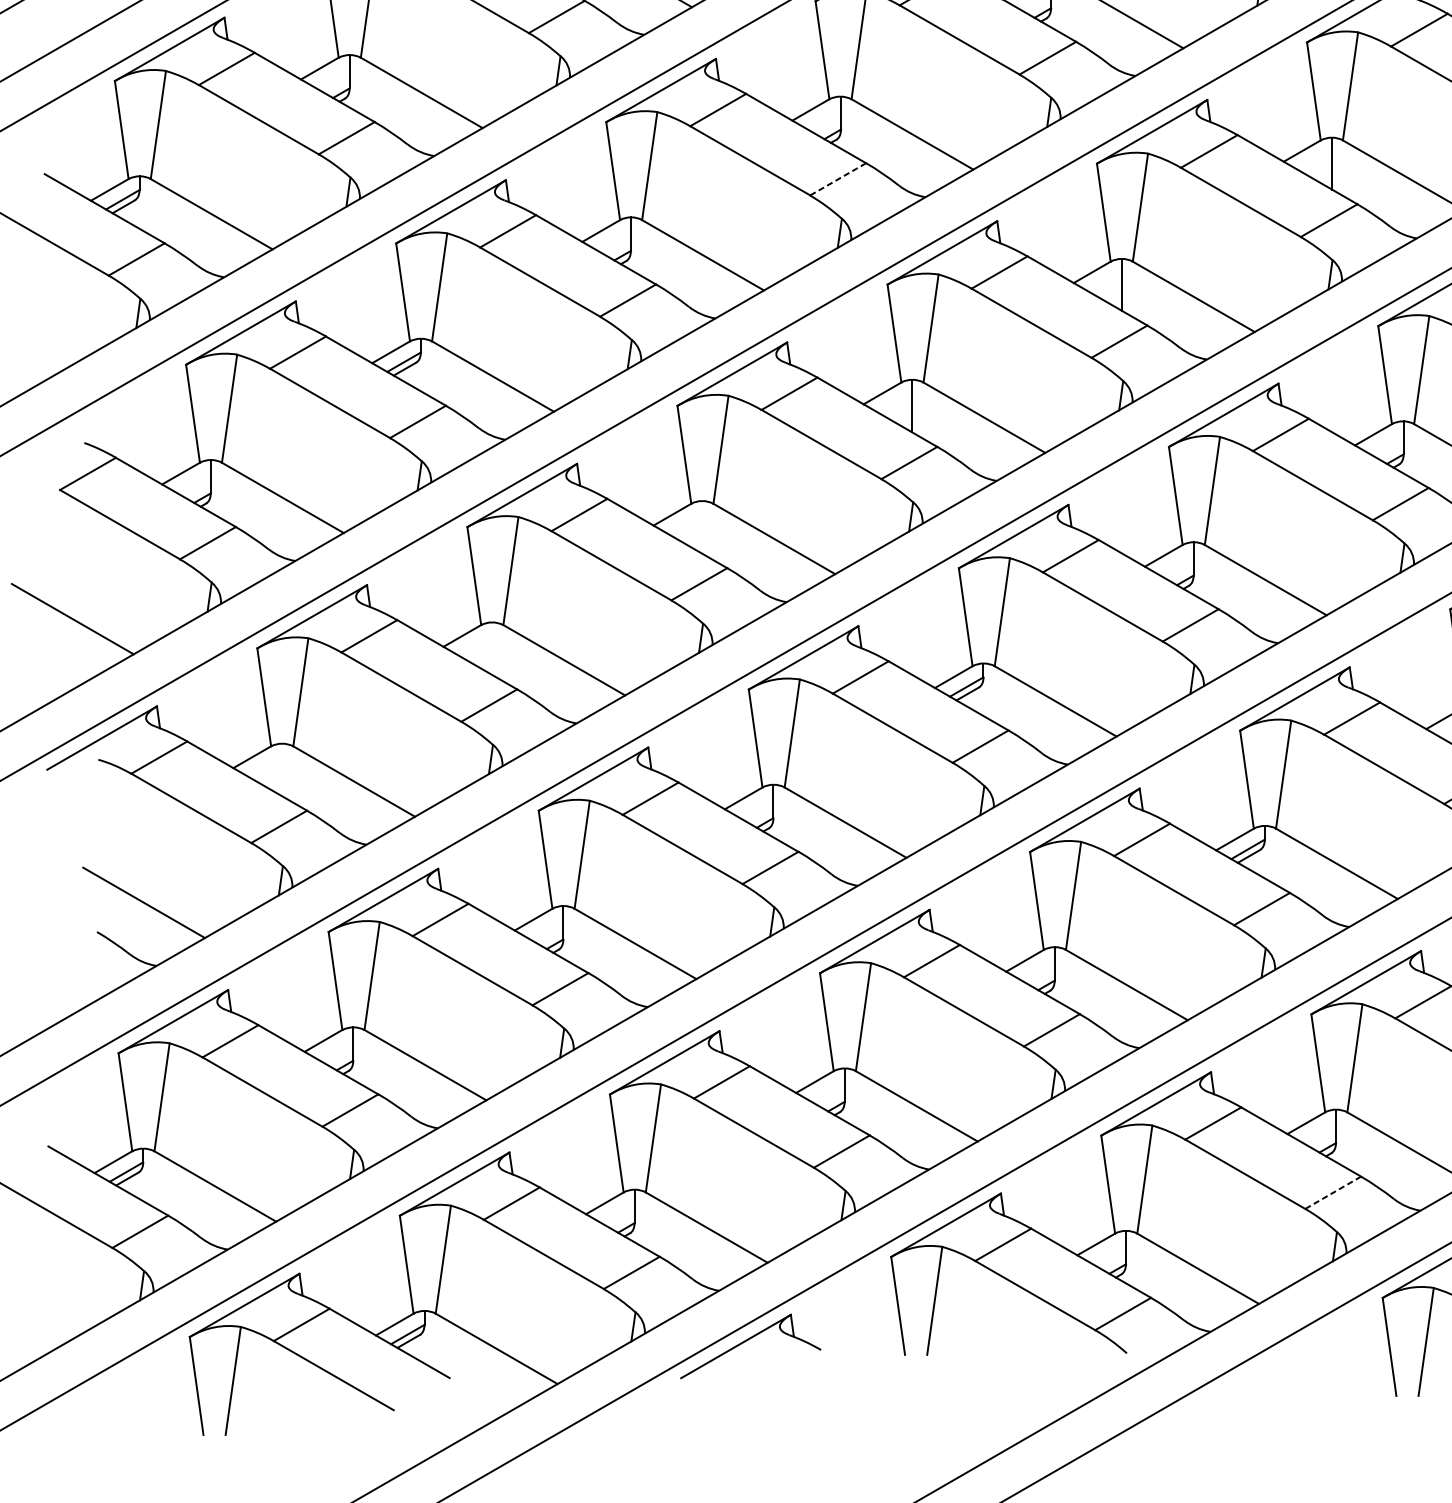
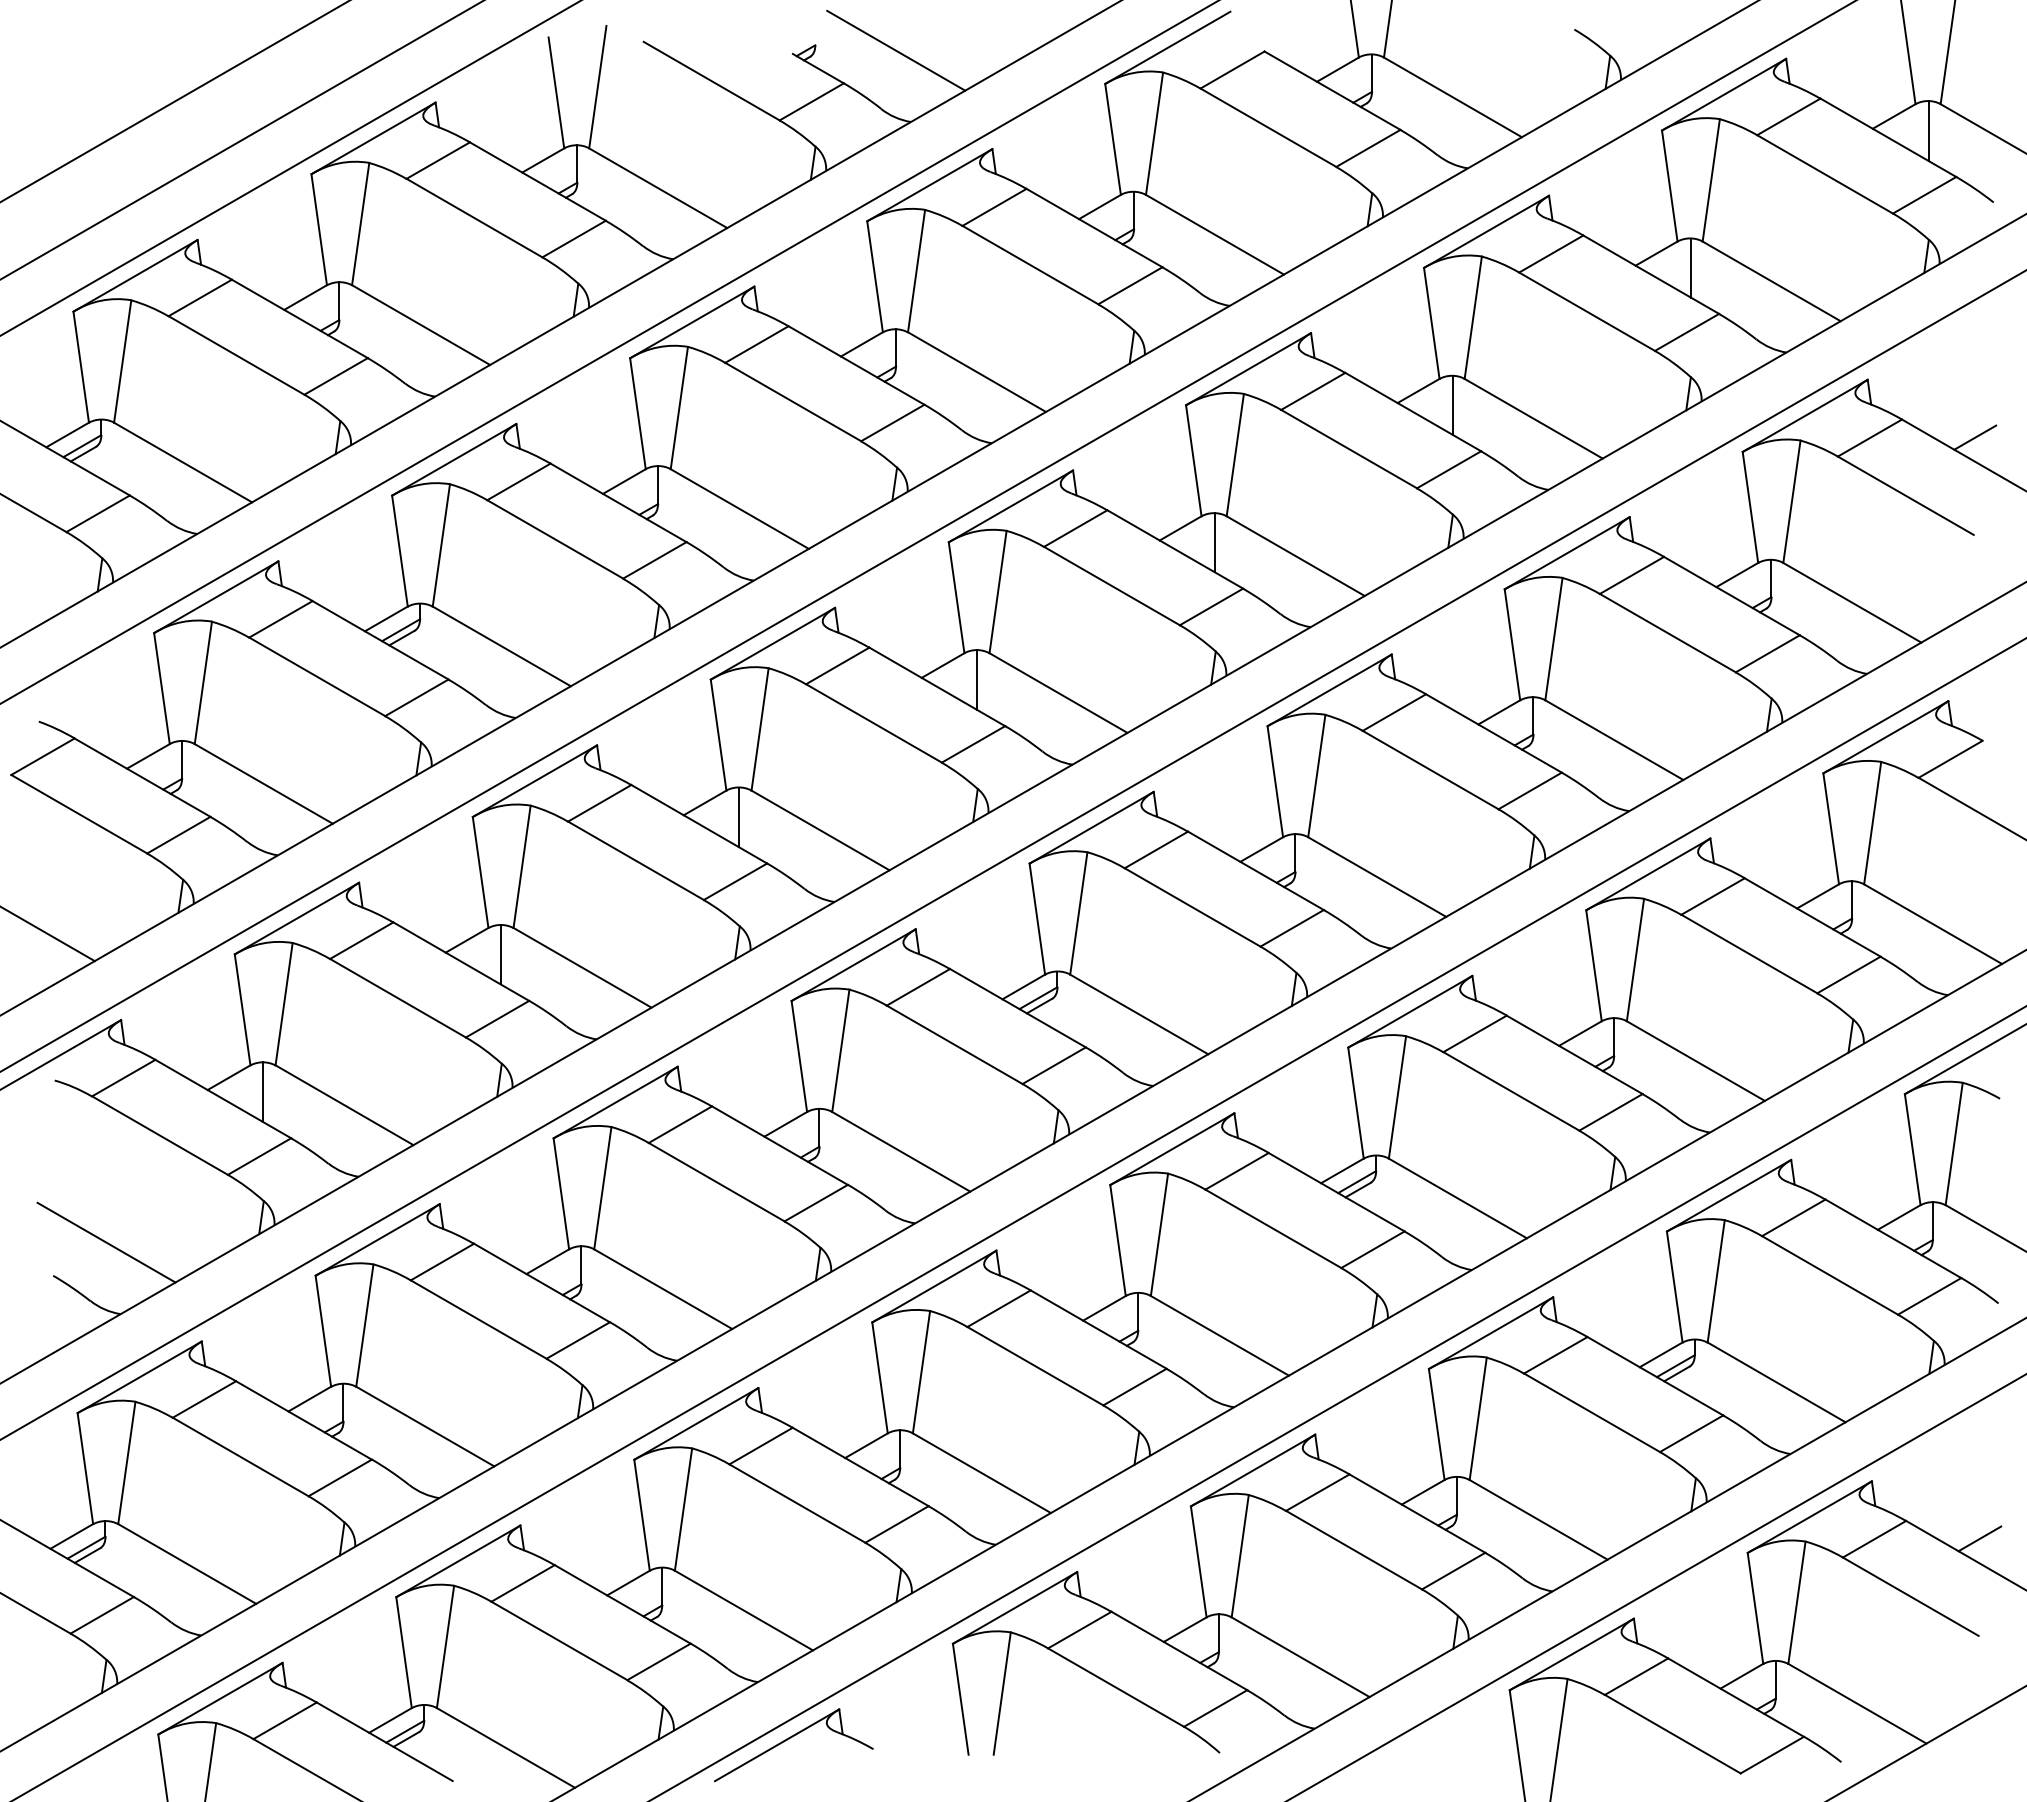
line: (837, 179) -> (892, 423), dashed -> solid
line: (701, 527) -> (738, 817), added
line: (491, 648) -> (500, 954), added
line: (281, 769) -> (262, 1091), added
line: (1333, 1193) -> (1453, 1571), dashed -> solid

